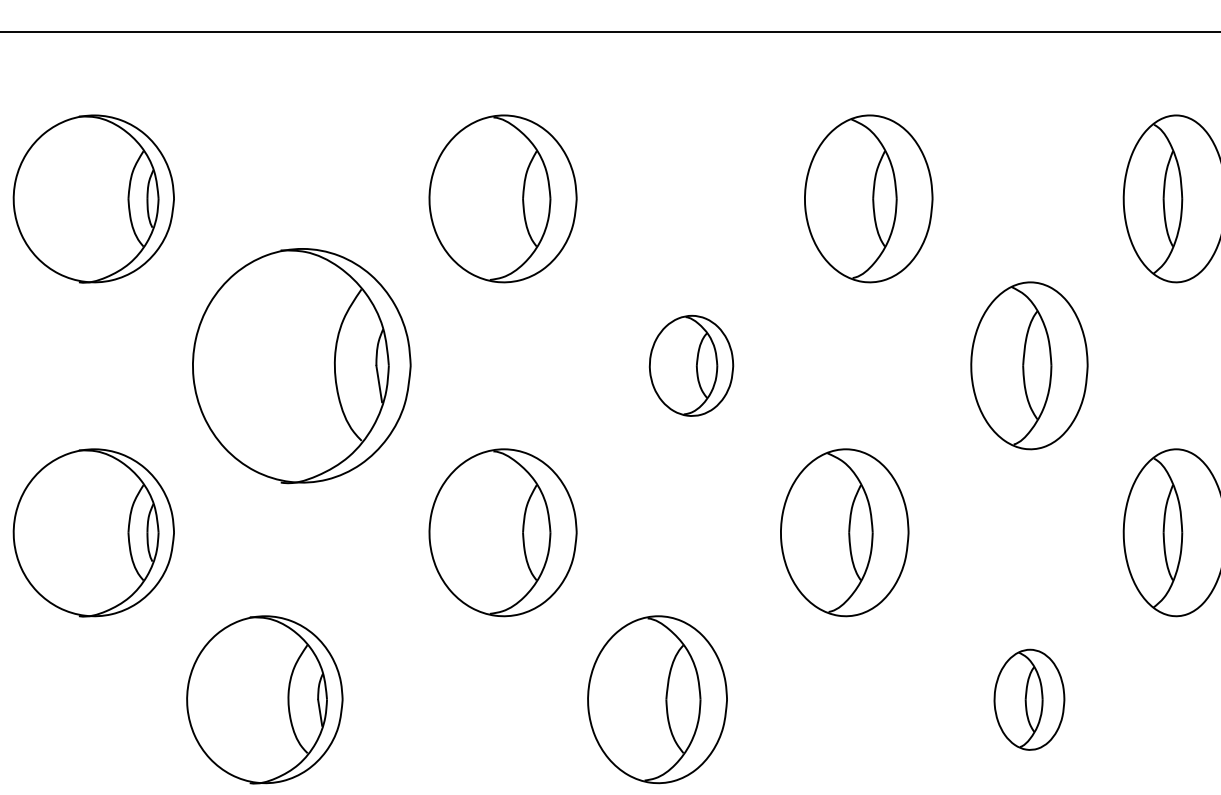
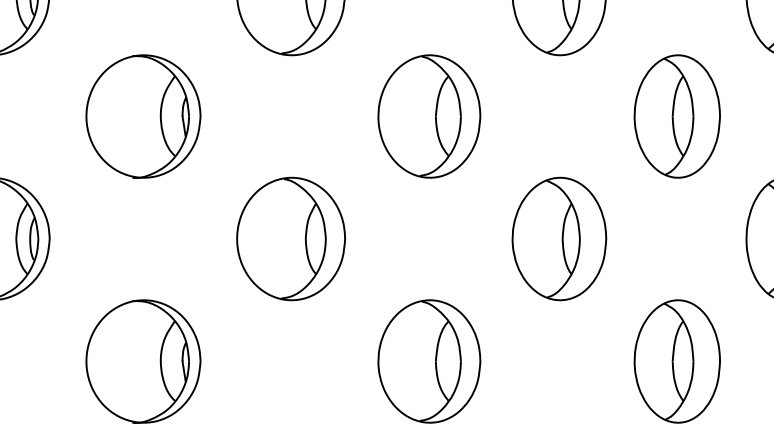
part: (301, 365) -> (143, 116), size x0.71
part: (691, 365) -> (429, 116), size x1.67
part: (844, 532) -> (559, 238), moved
part: (264, 699) -> (143, 361), moved
part: (657, 699) -> (429, 361), moved
part: (1029, 699) -> (677, 361), size x1.67

